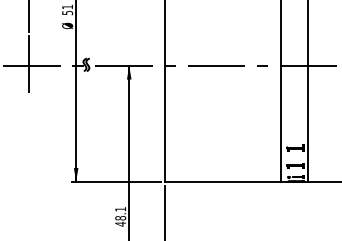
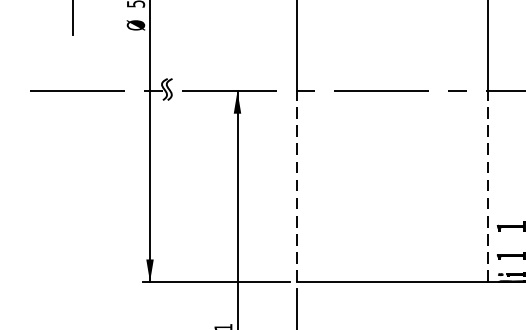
line: (29, 63) -> (73, 87), removed
line: (165, 123) -> (297, 186), solid -> dashed
line: (281, 123) -> (488, 186), solid -> dashed

